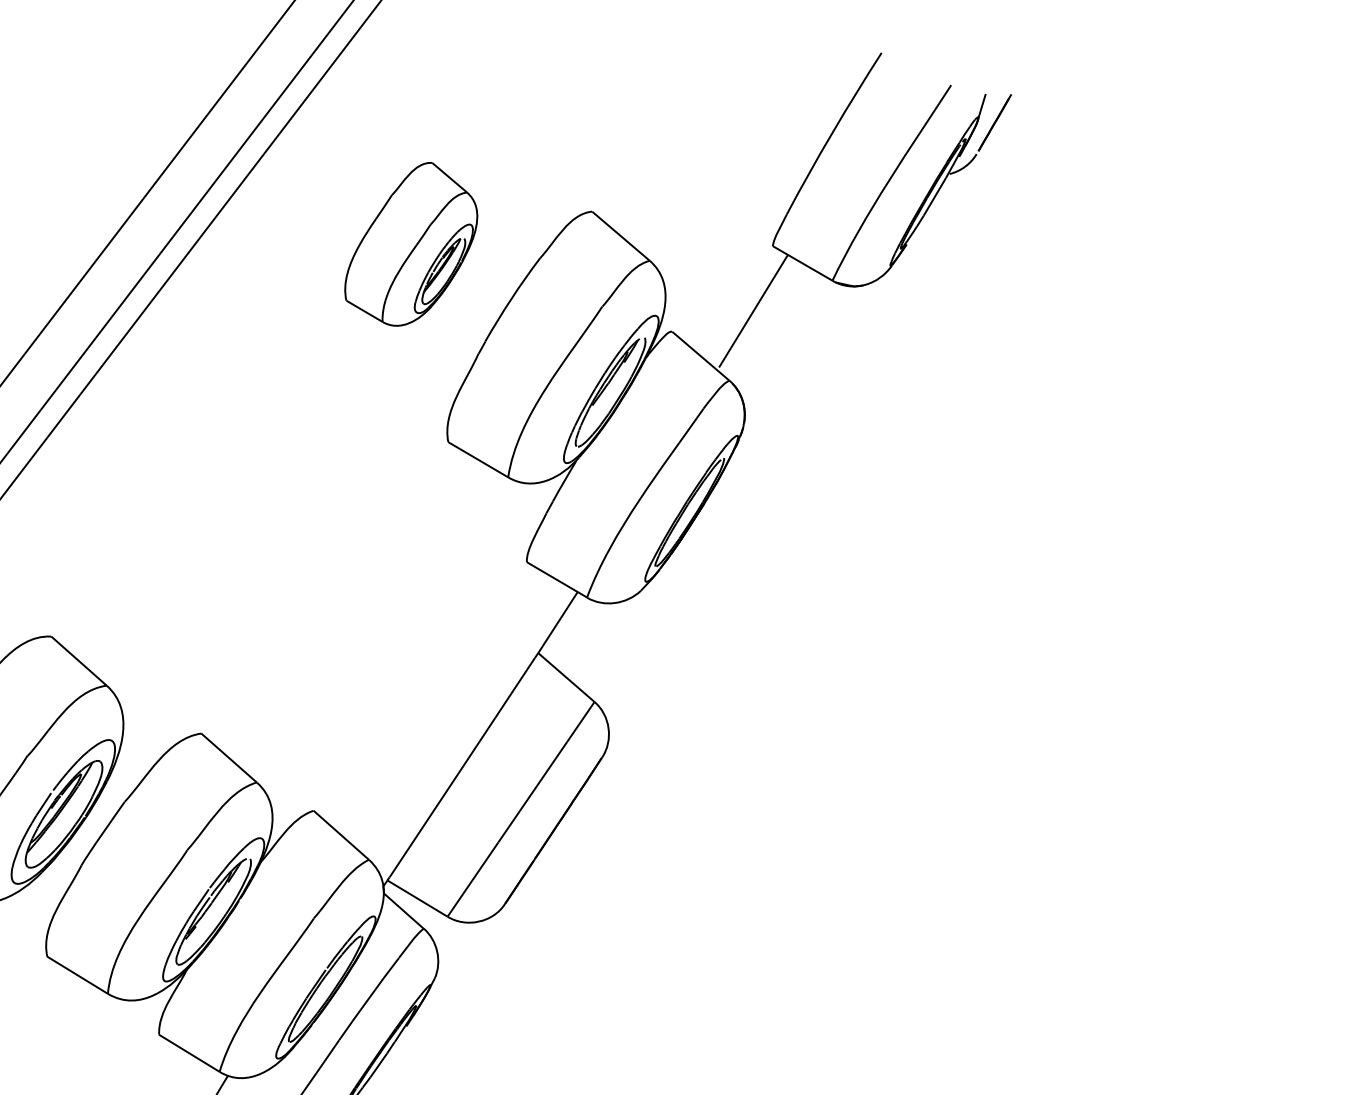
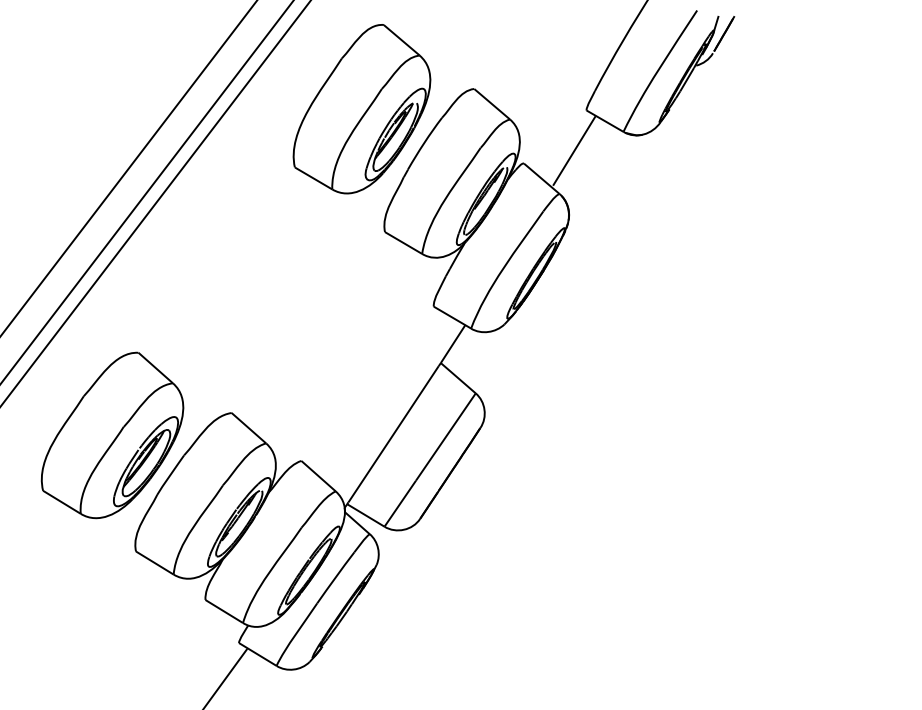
part: (410, 244) -> (361, 109), size x1.67

